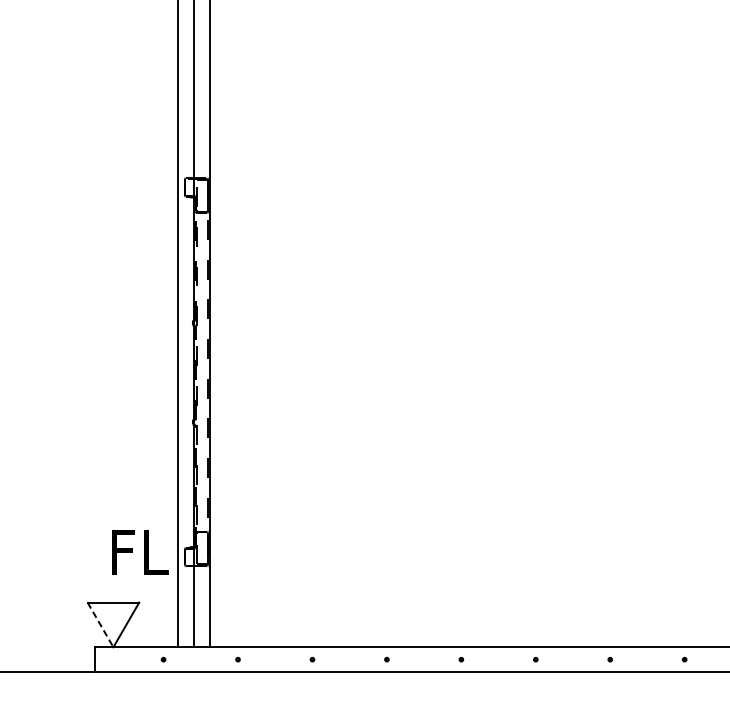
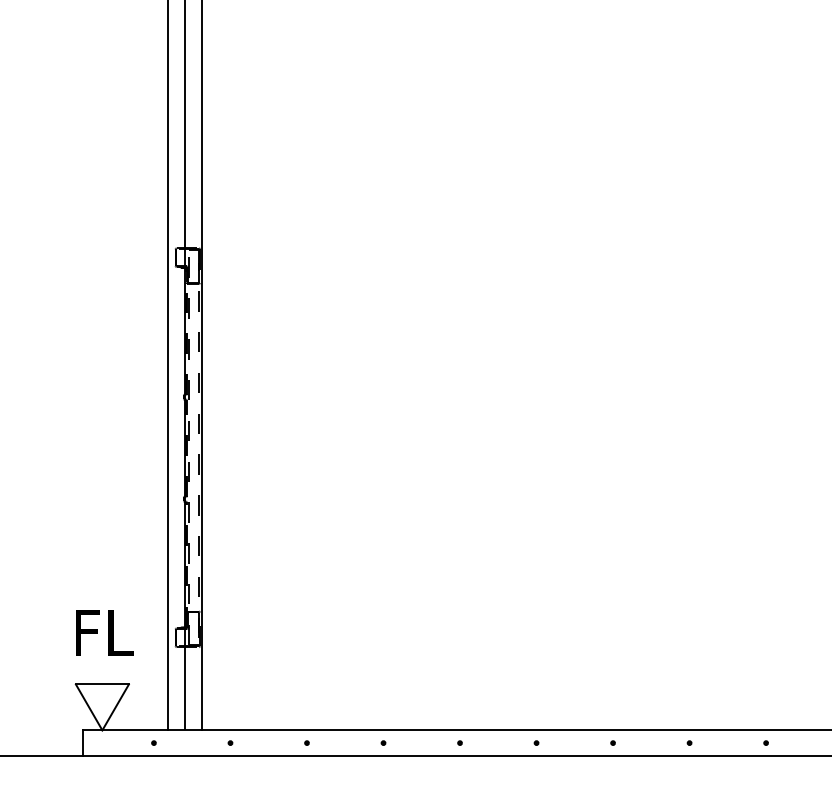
text: (139, 552) -> (104, 632), moved
line: (100, 625) -> (89, 707), dashed -> solid

